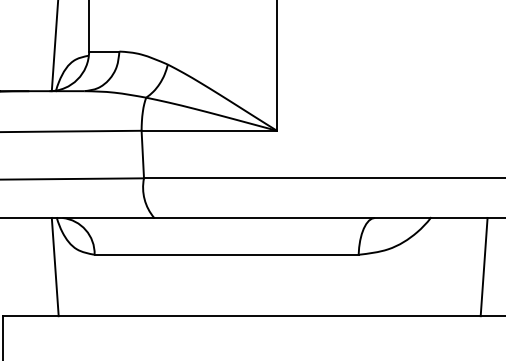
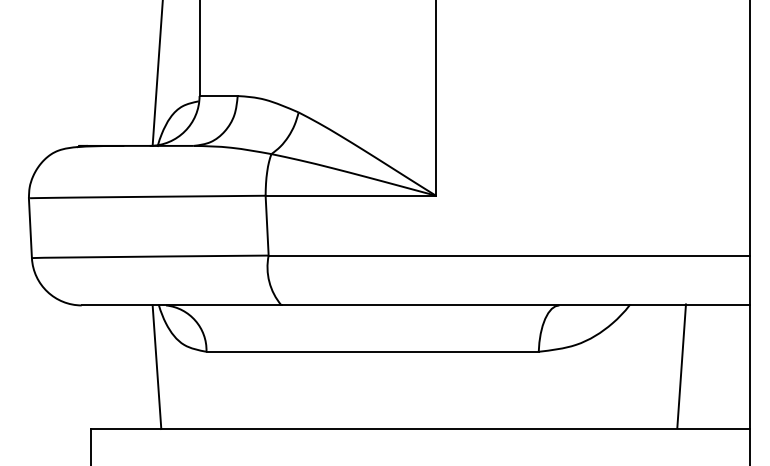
line: (484, 267) -> (681, 366), moved

